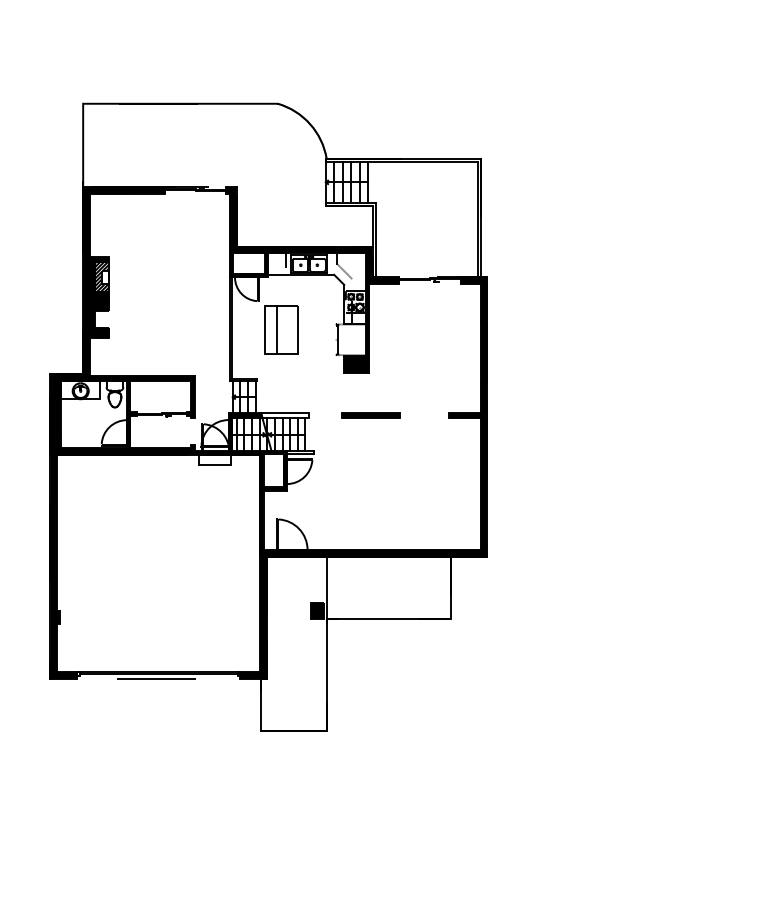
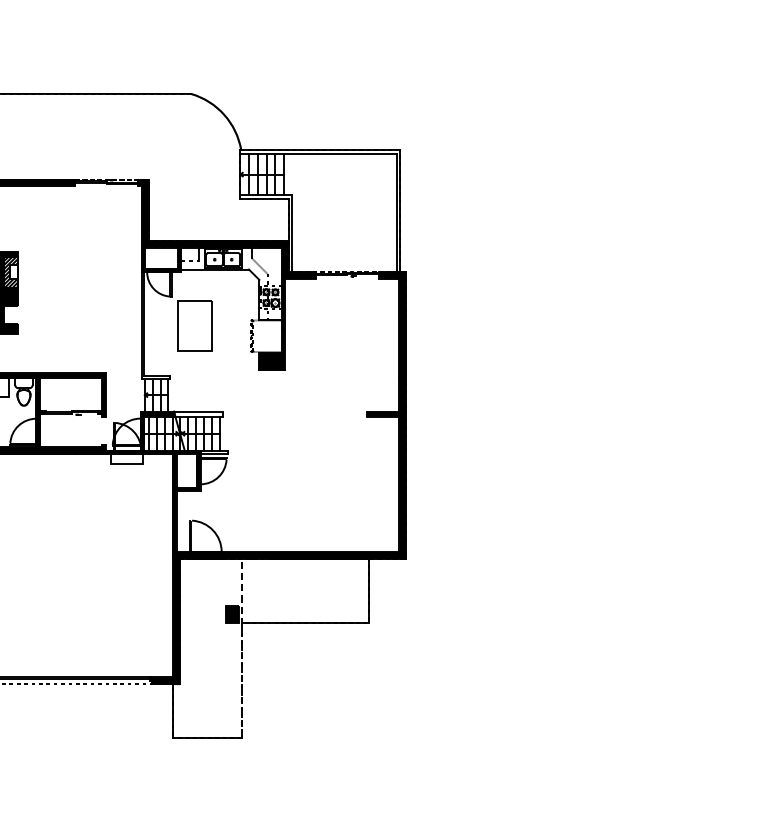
line: (276, 329) -> (189, 325), removed
part: (370, 415) -> (286, 413), removed
line: (327, 643) -> (242, 647), solid -> dashed

